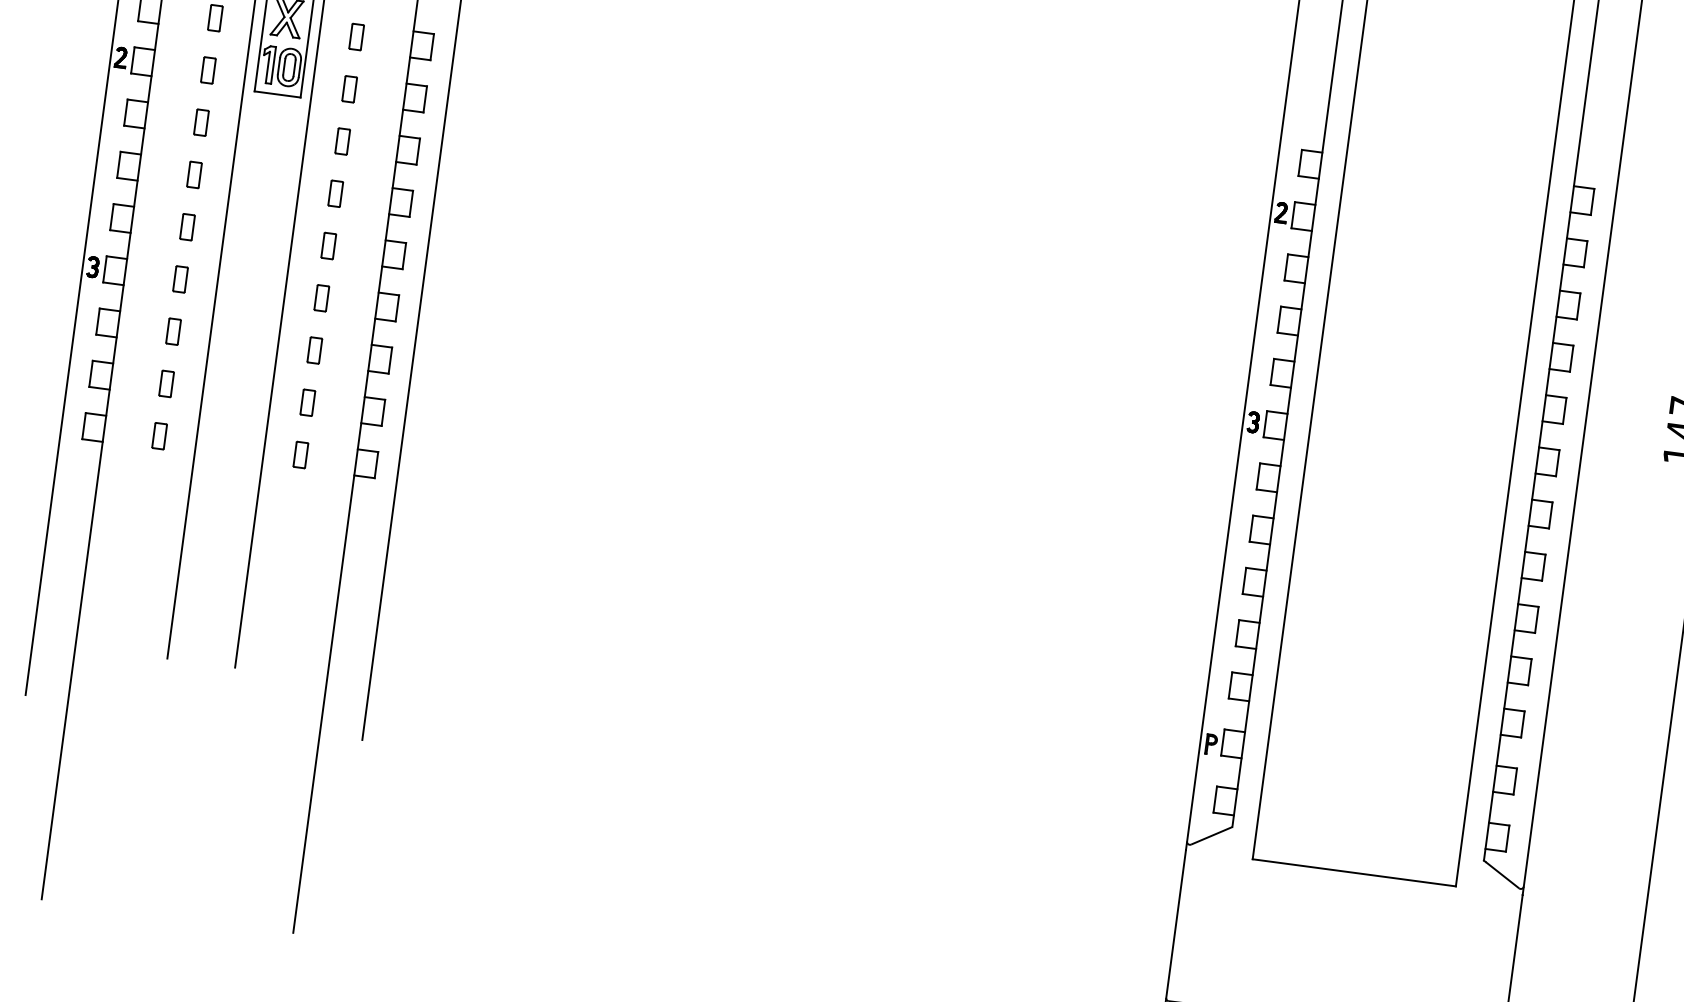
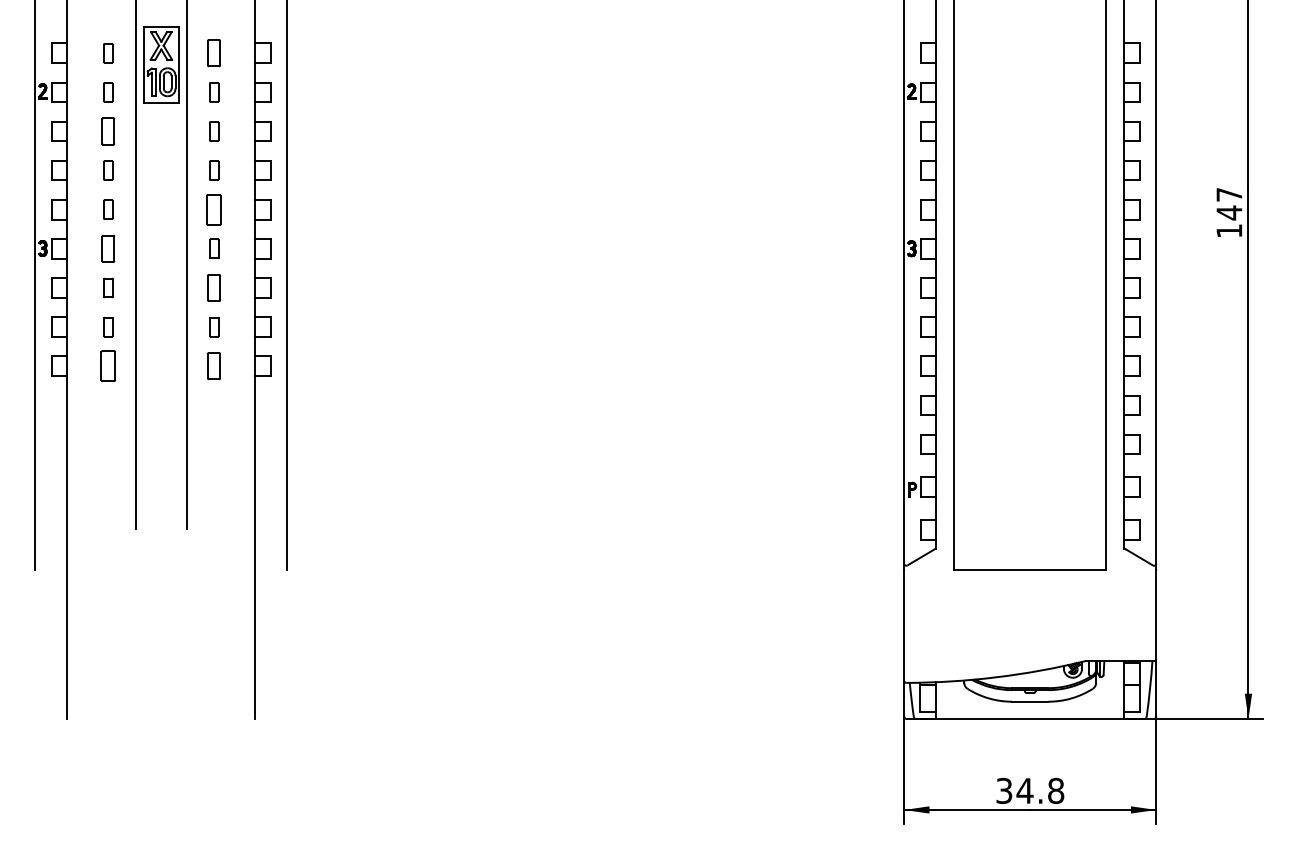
part: (357, 37) -> (214, 53), size x1.4
part: (201, 122) -> (108, 131), size x1.4
part: (329, 245) -> (214, 209), size x1.6
part: (180, 278) -> (108, 248), size x1.4
part: (315, 349) -> (214, 287), size x1.4
part: (159, 436) -> (108, 366), size x1.6
part: (301, 455) -> (214, 366), size x1.4

